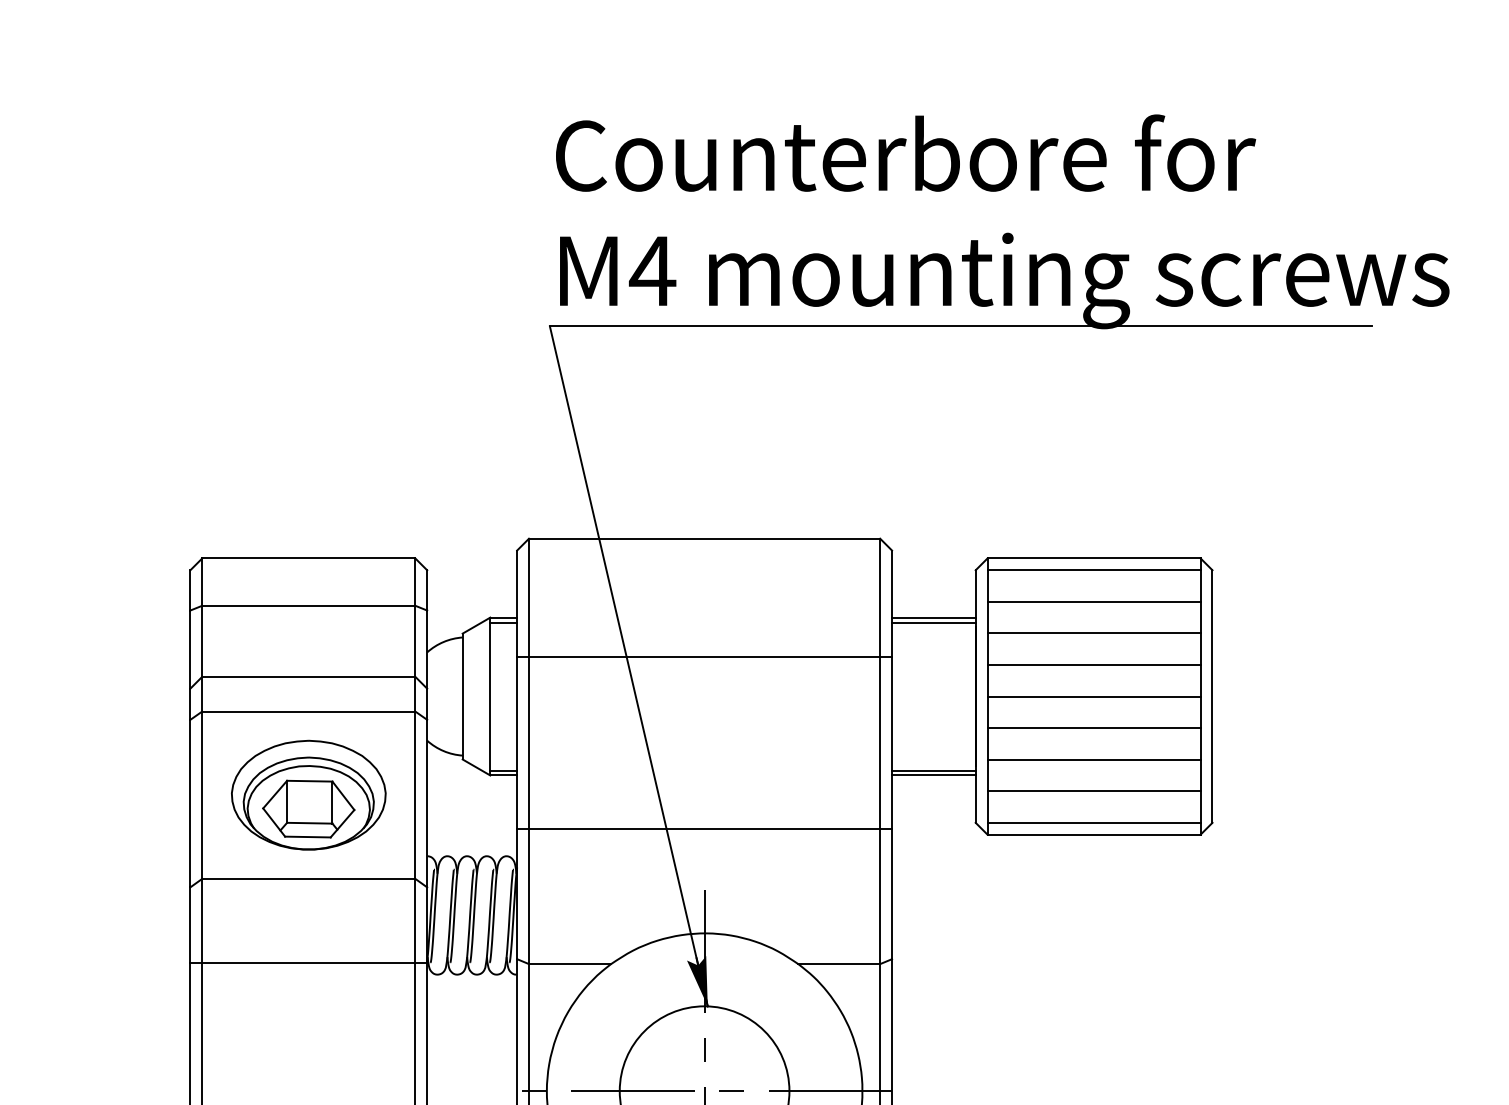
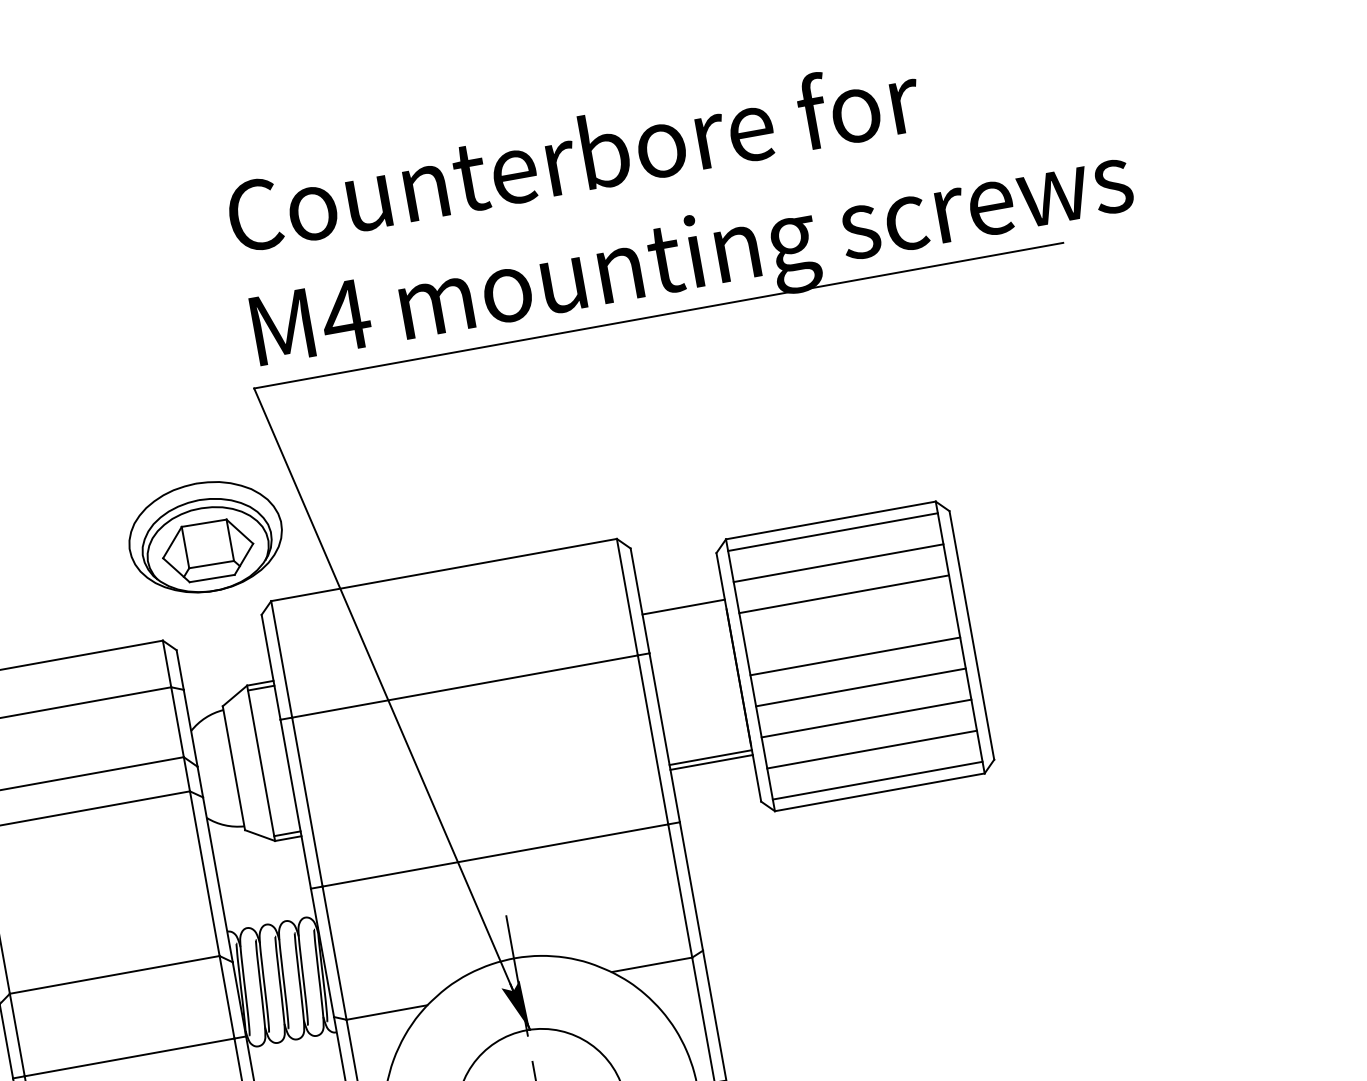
line: (933, 622) -> (684, 611), removed
line: (1093, 664) -> (849, 624), removed
part: (308, 794) -> (205, 536), moved

